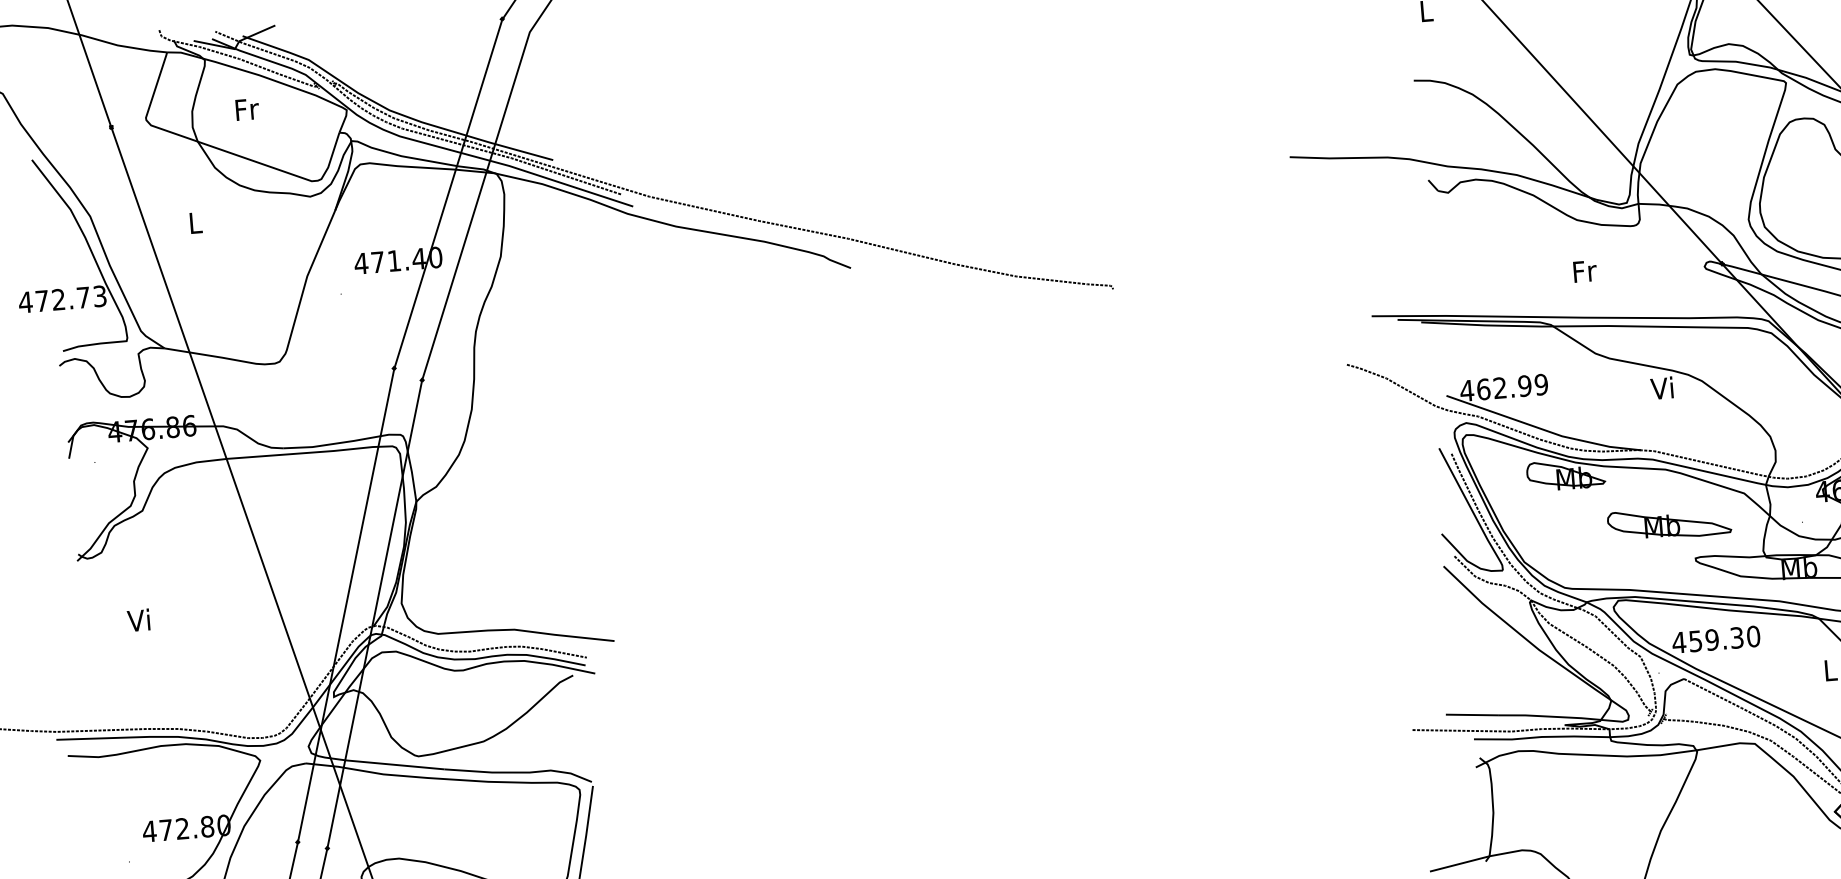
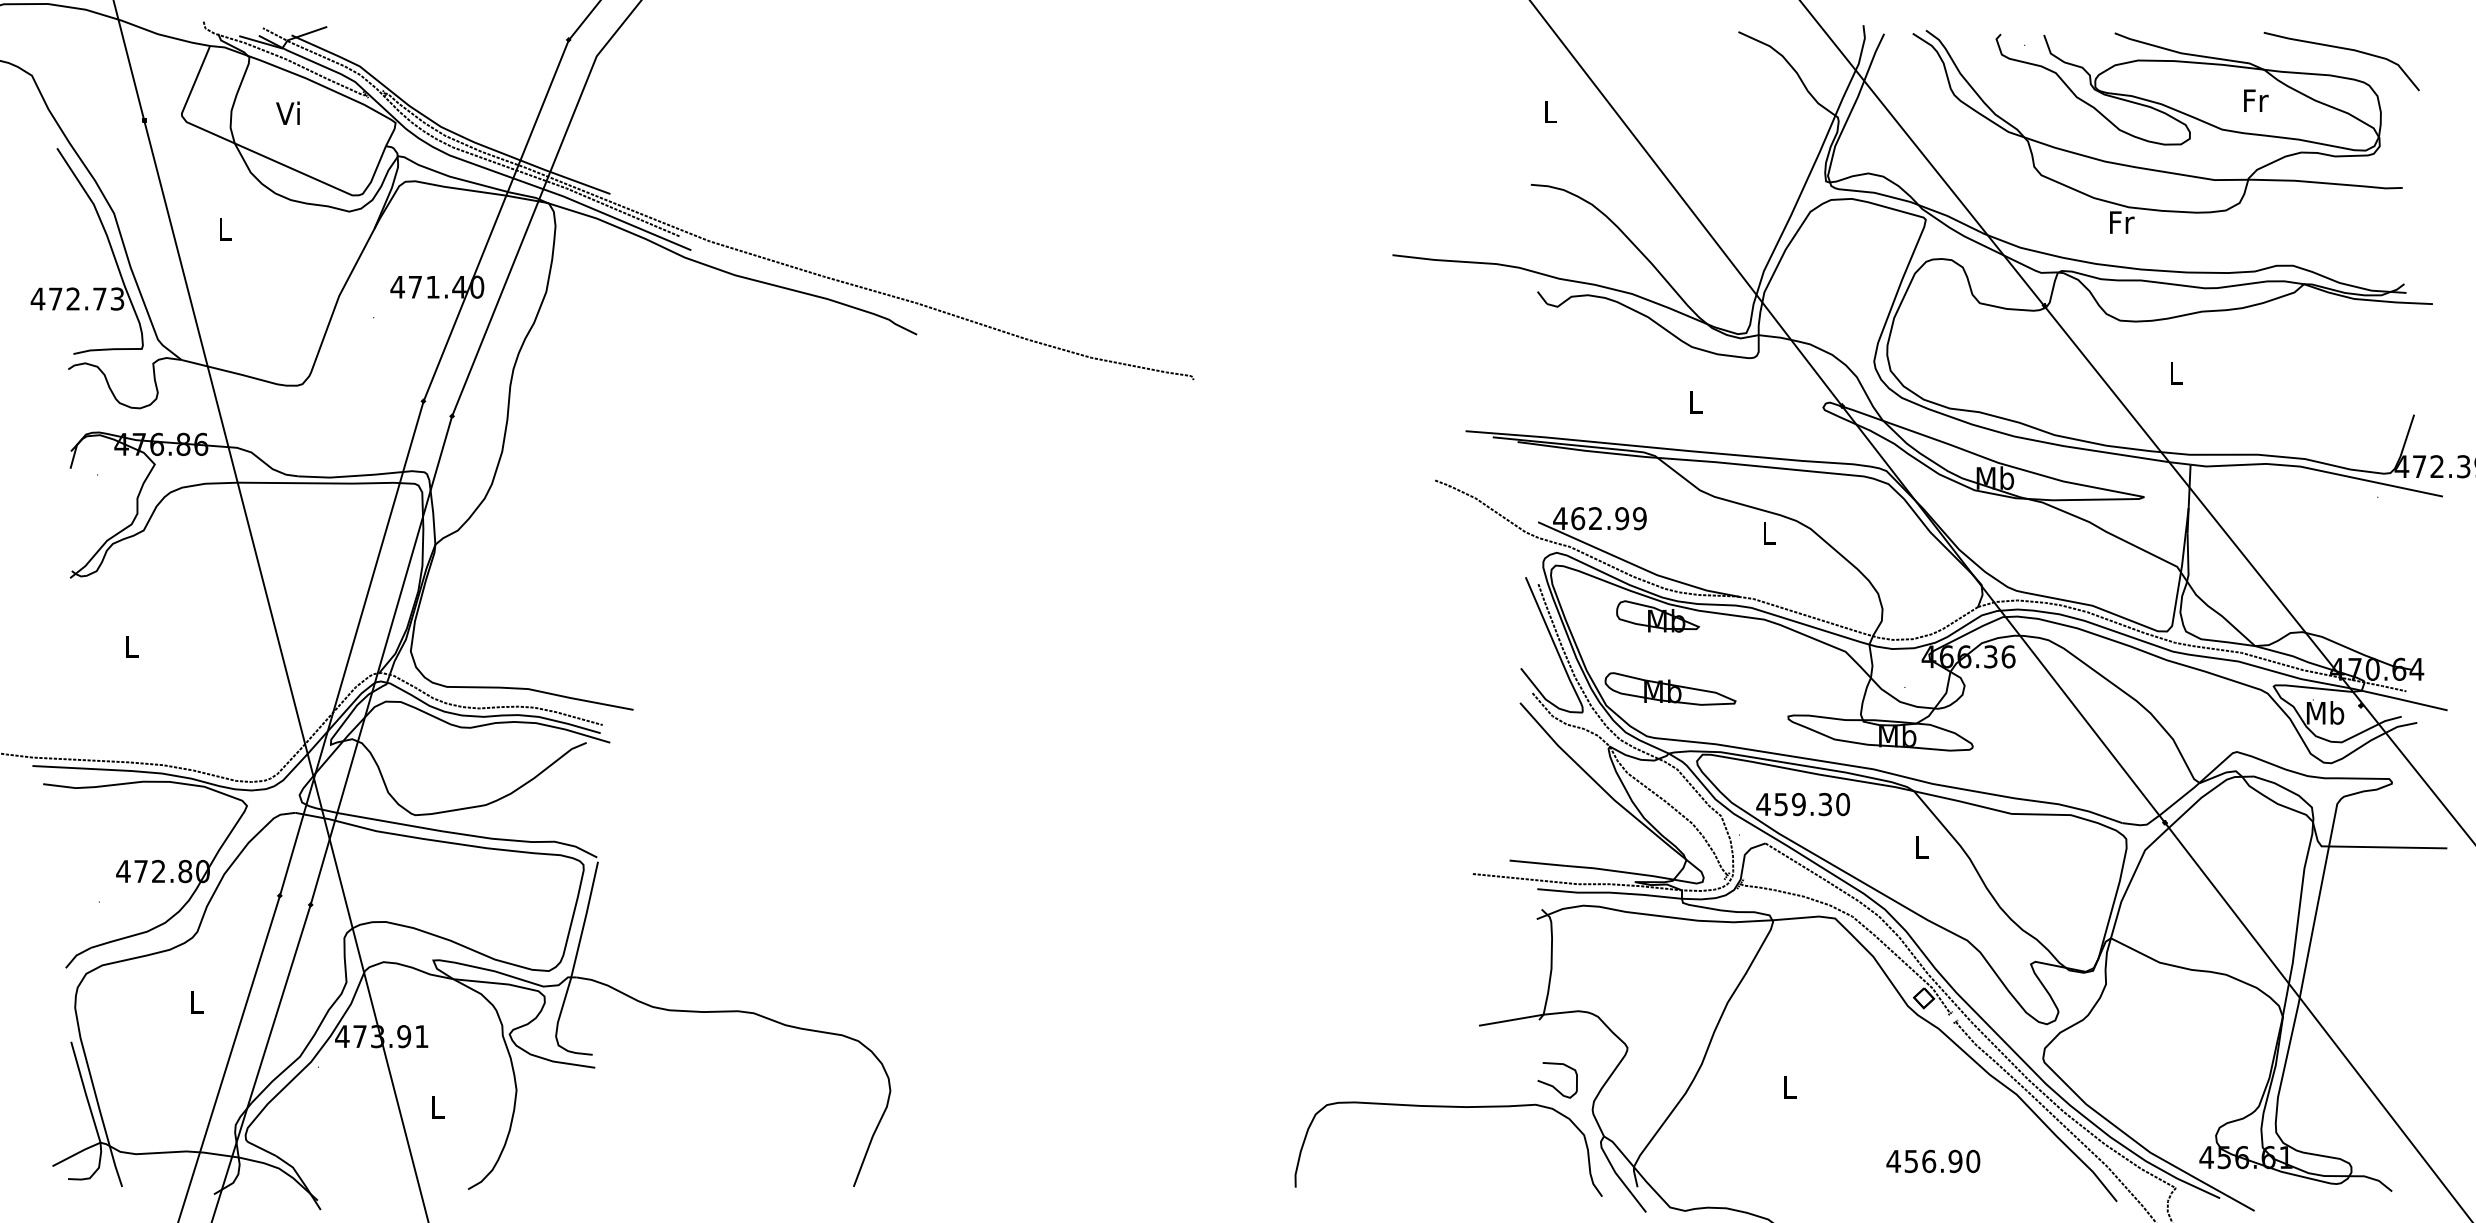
text: (246, 108) -> (289, 112), Fr -> Vi
text: (1585, 271) -> (1696, 402), Fr -> L
text: (1661, 387) -> (1767, 532), Vi -> L
part: (1669, 522) -> (1670, 688), moved
text: (137, 619) -> (129, 645), Vi -> L

